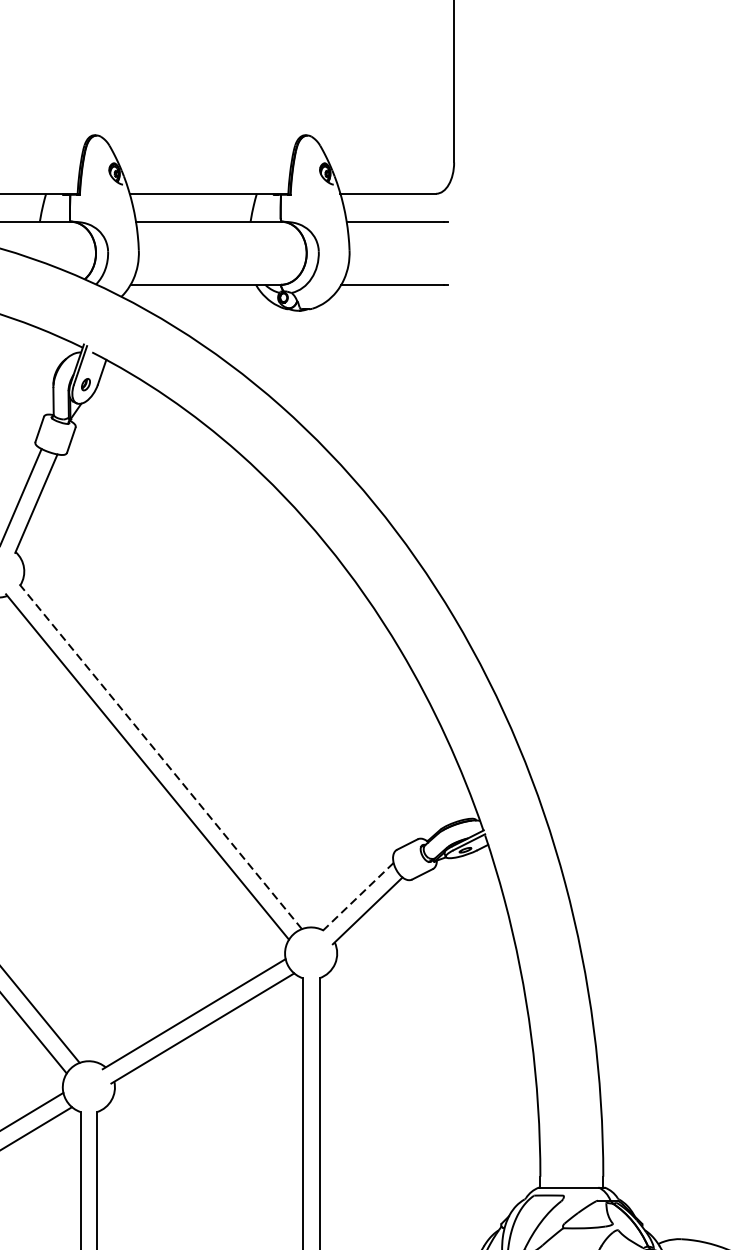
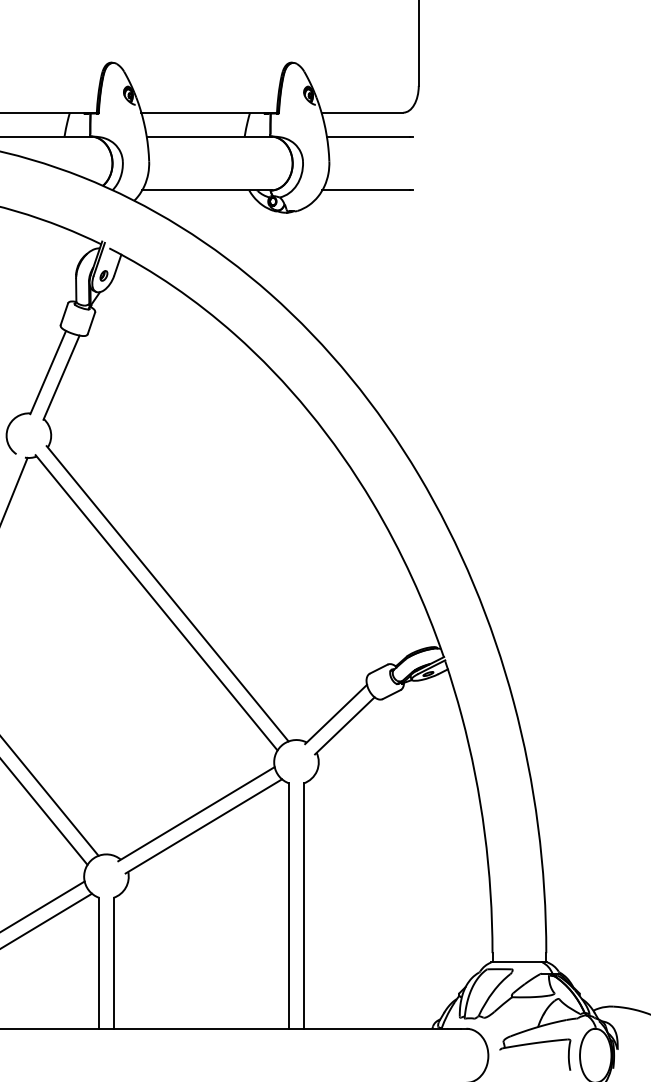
line: (160, 756) -> (167, 593), dashed -> solid
line: (357, 897) -> (336, 714), dashed -> solid

